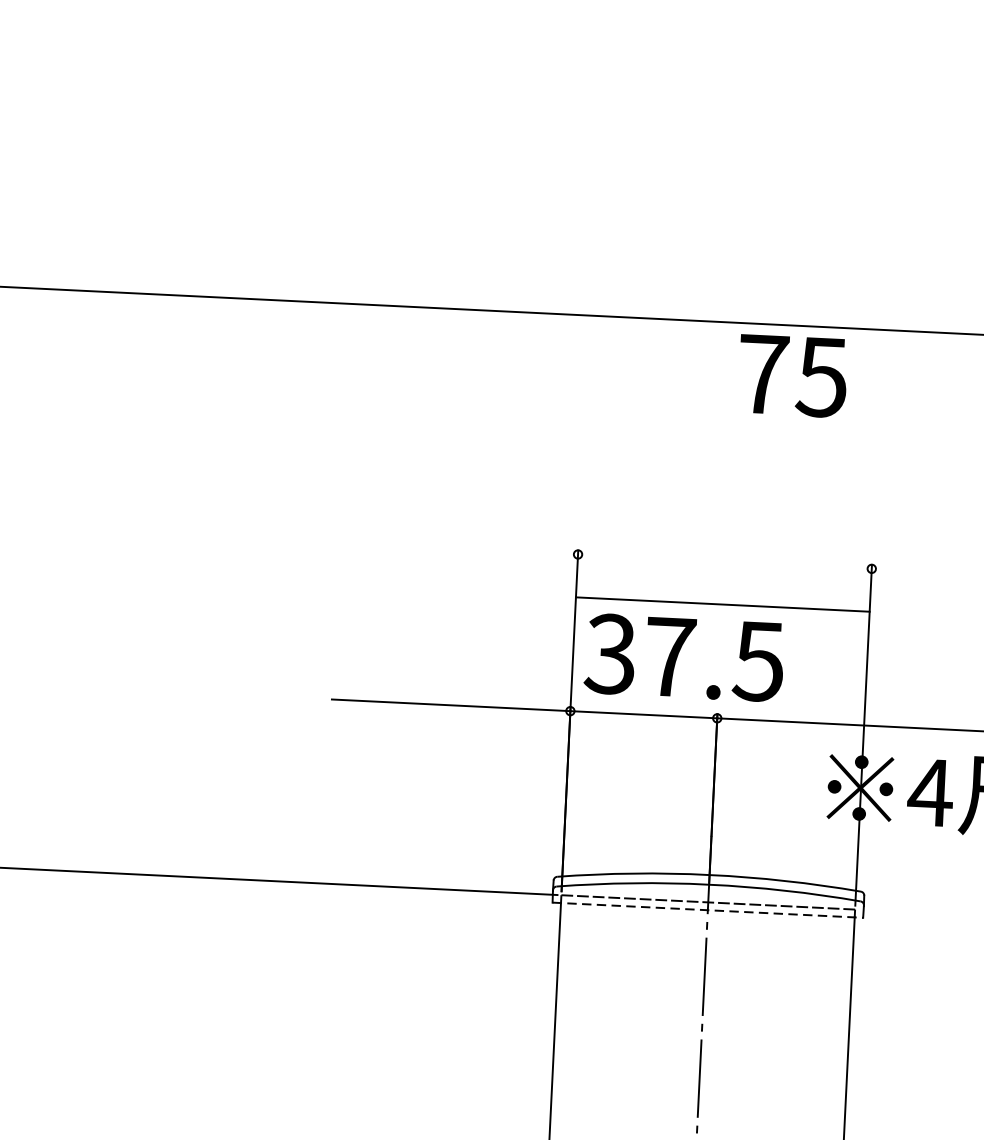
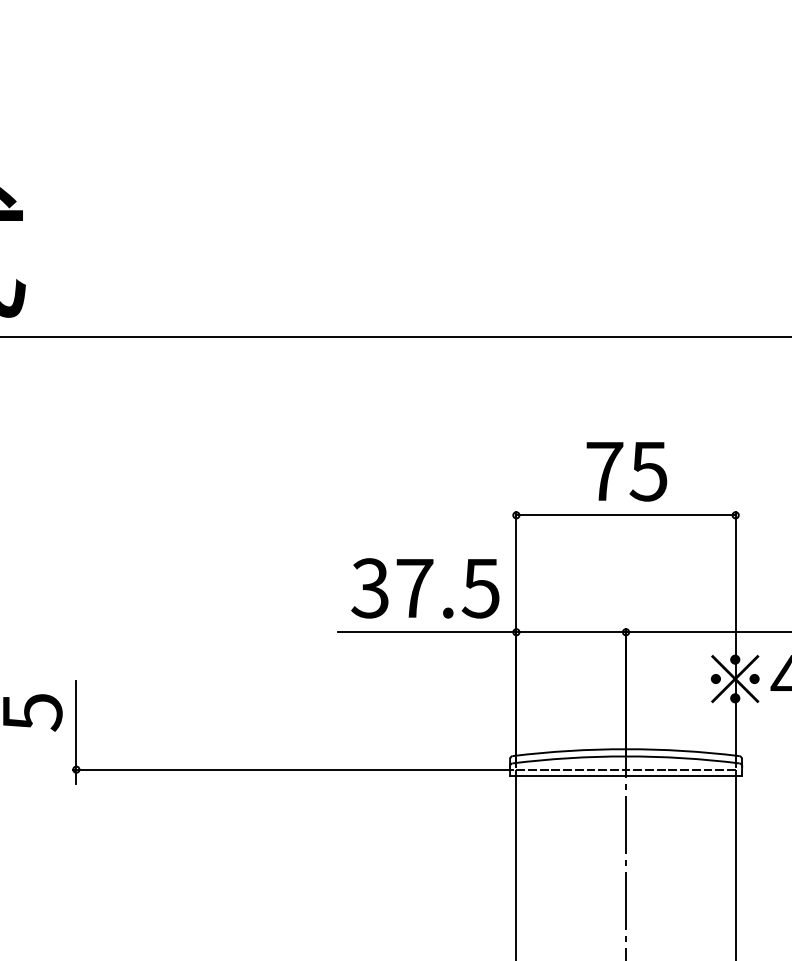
text: (792, 375) -> (626, 471), moved
line: (722, 604) -> (625, 515), moved
text: (684, 657) -> (425, 588), moved
line: (708, 910) -> (626, 775), dashed -> solid

